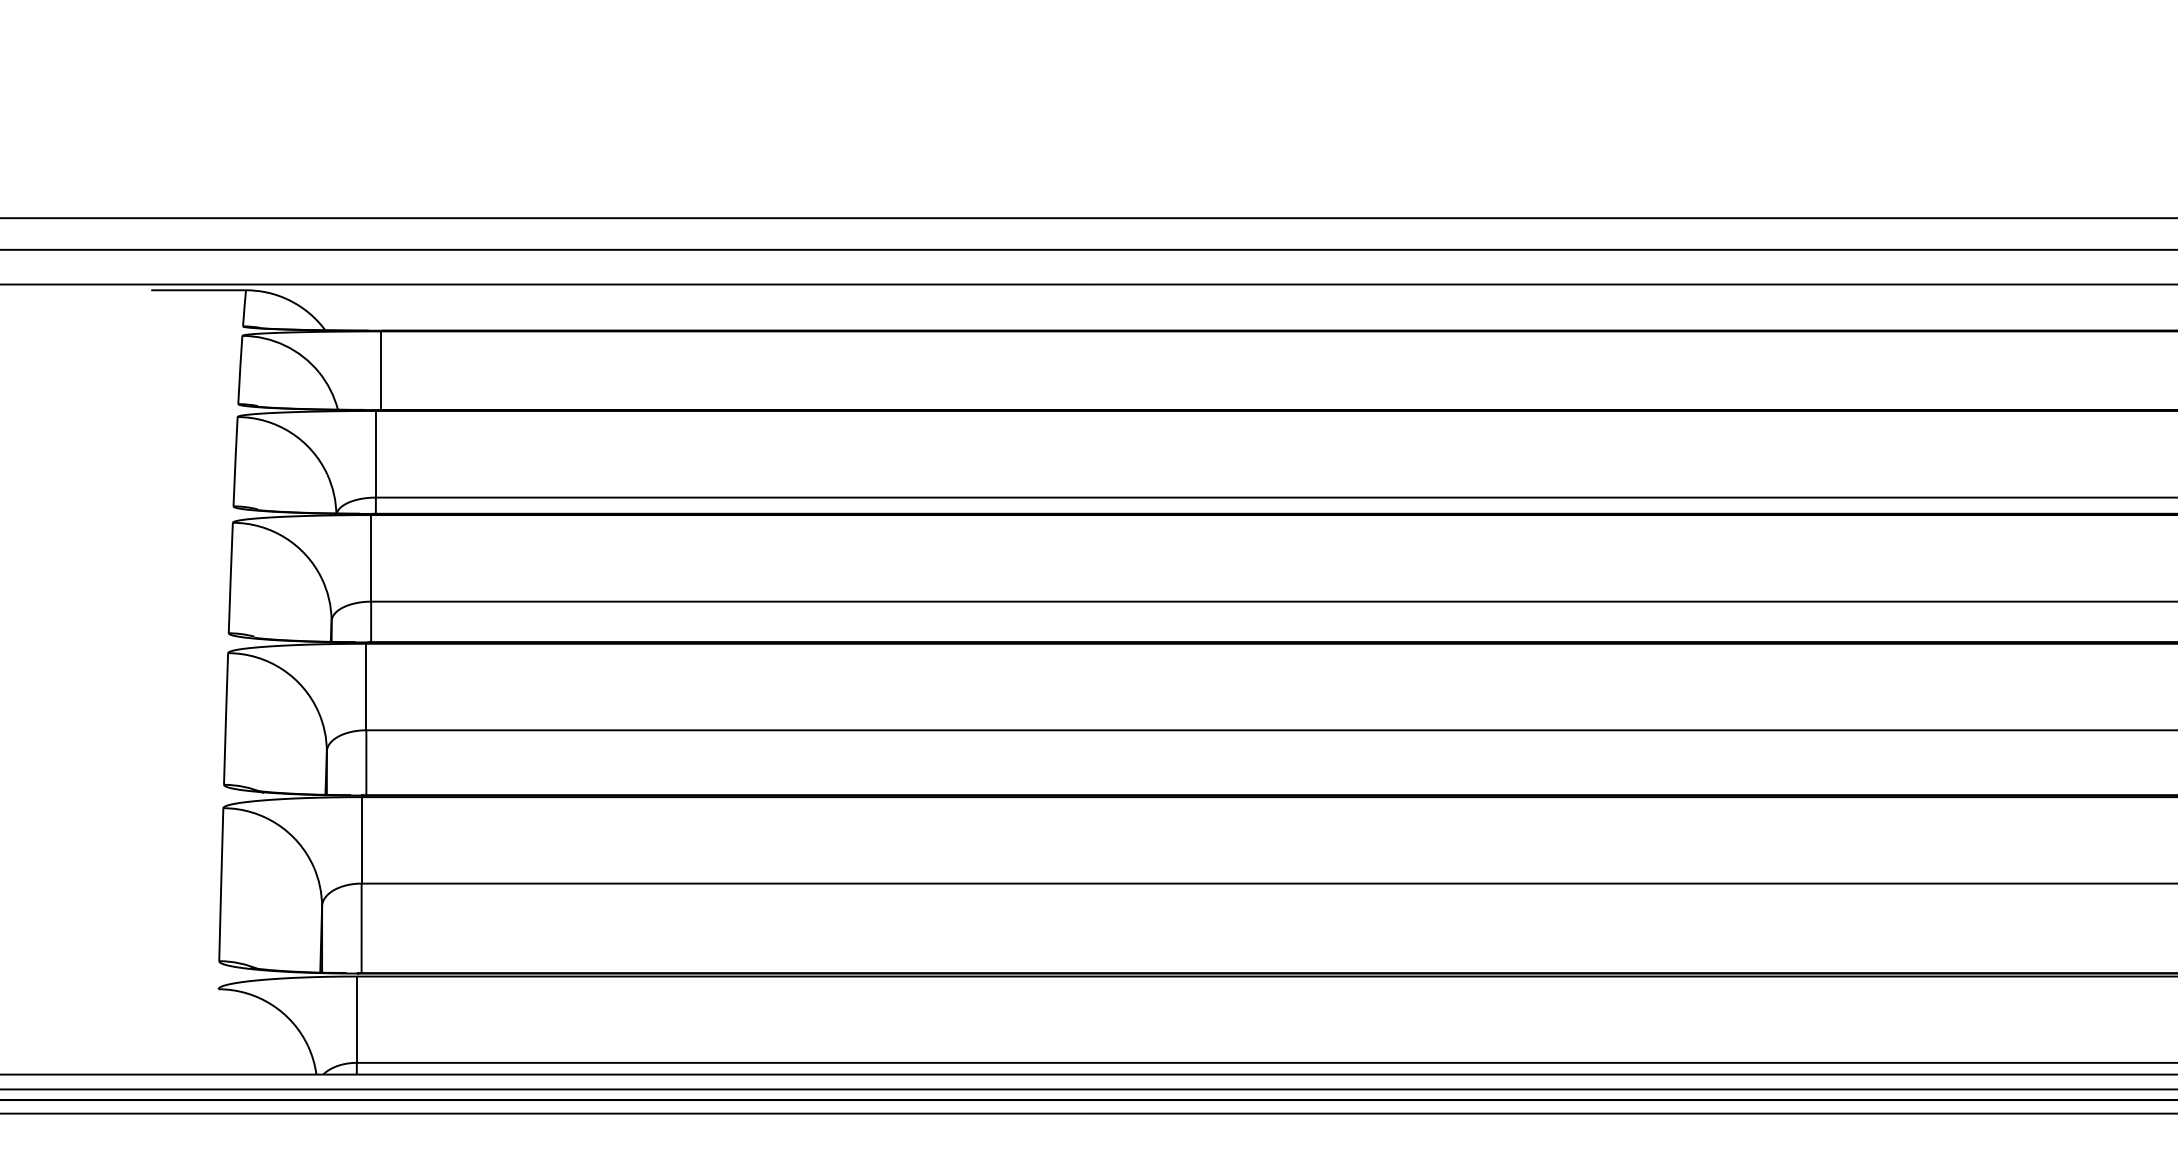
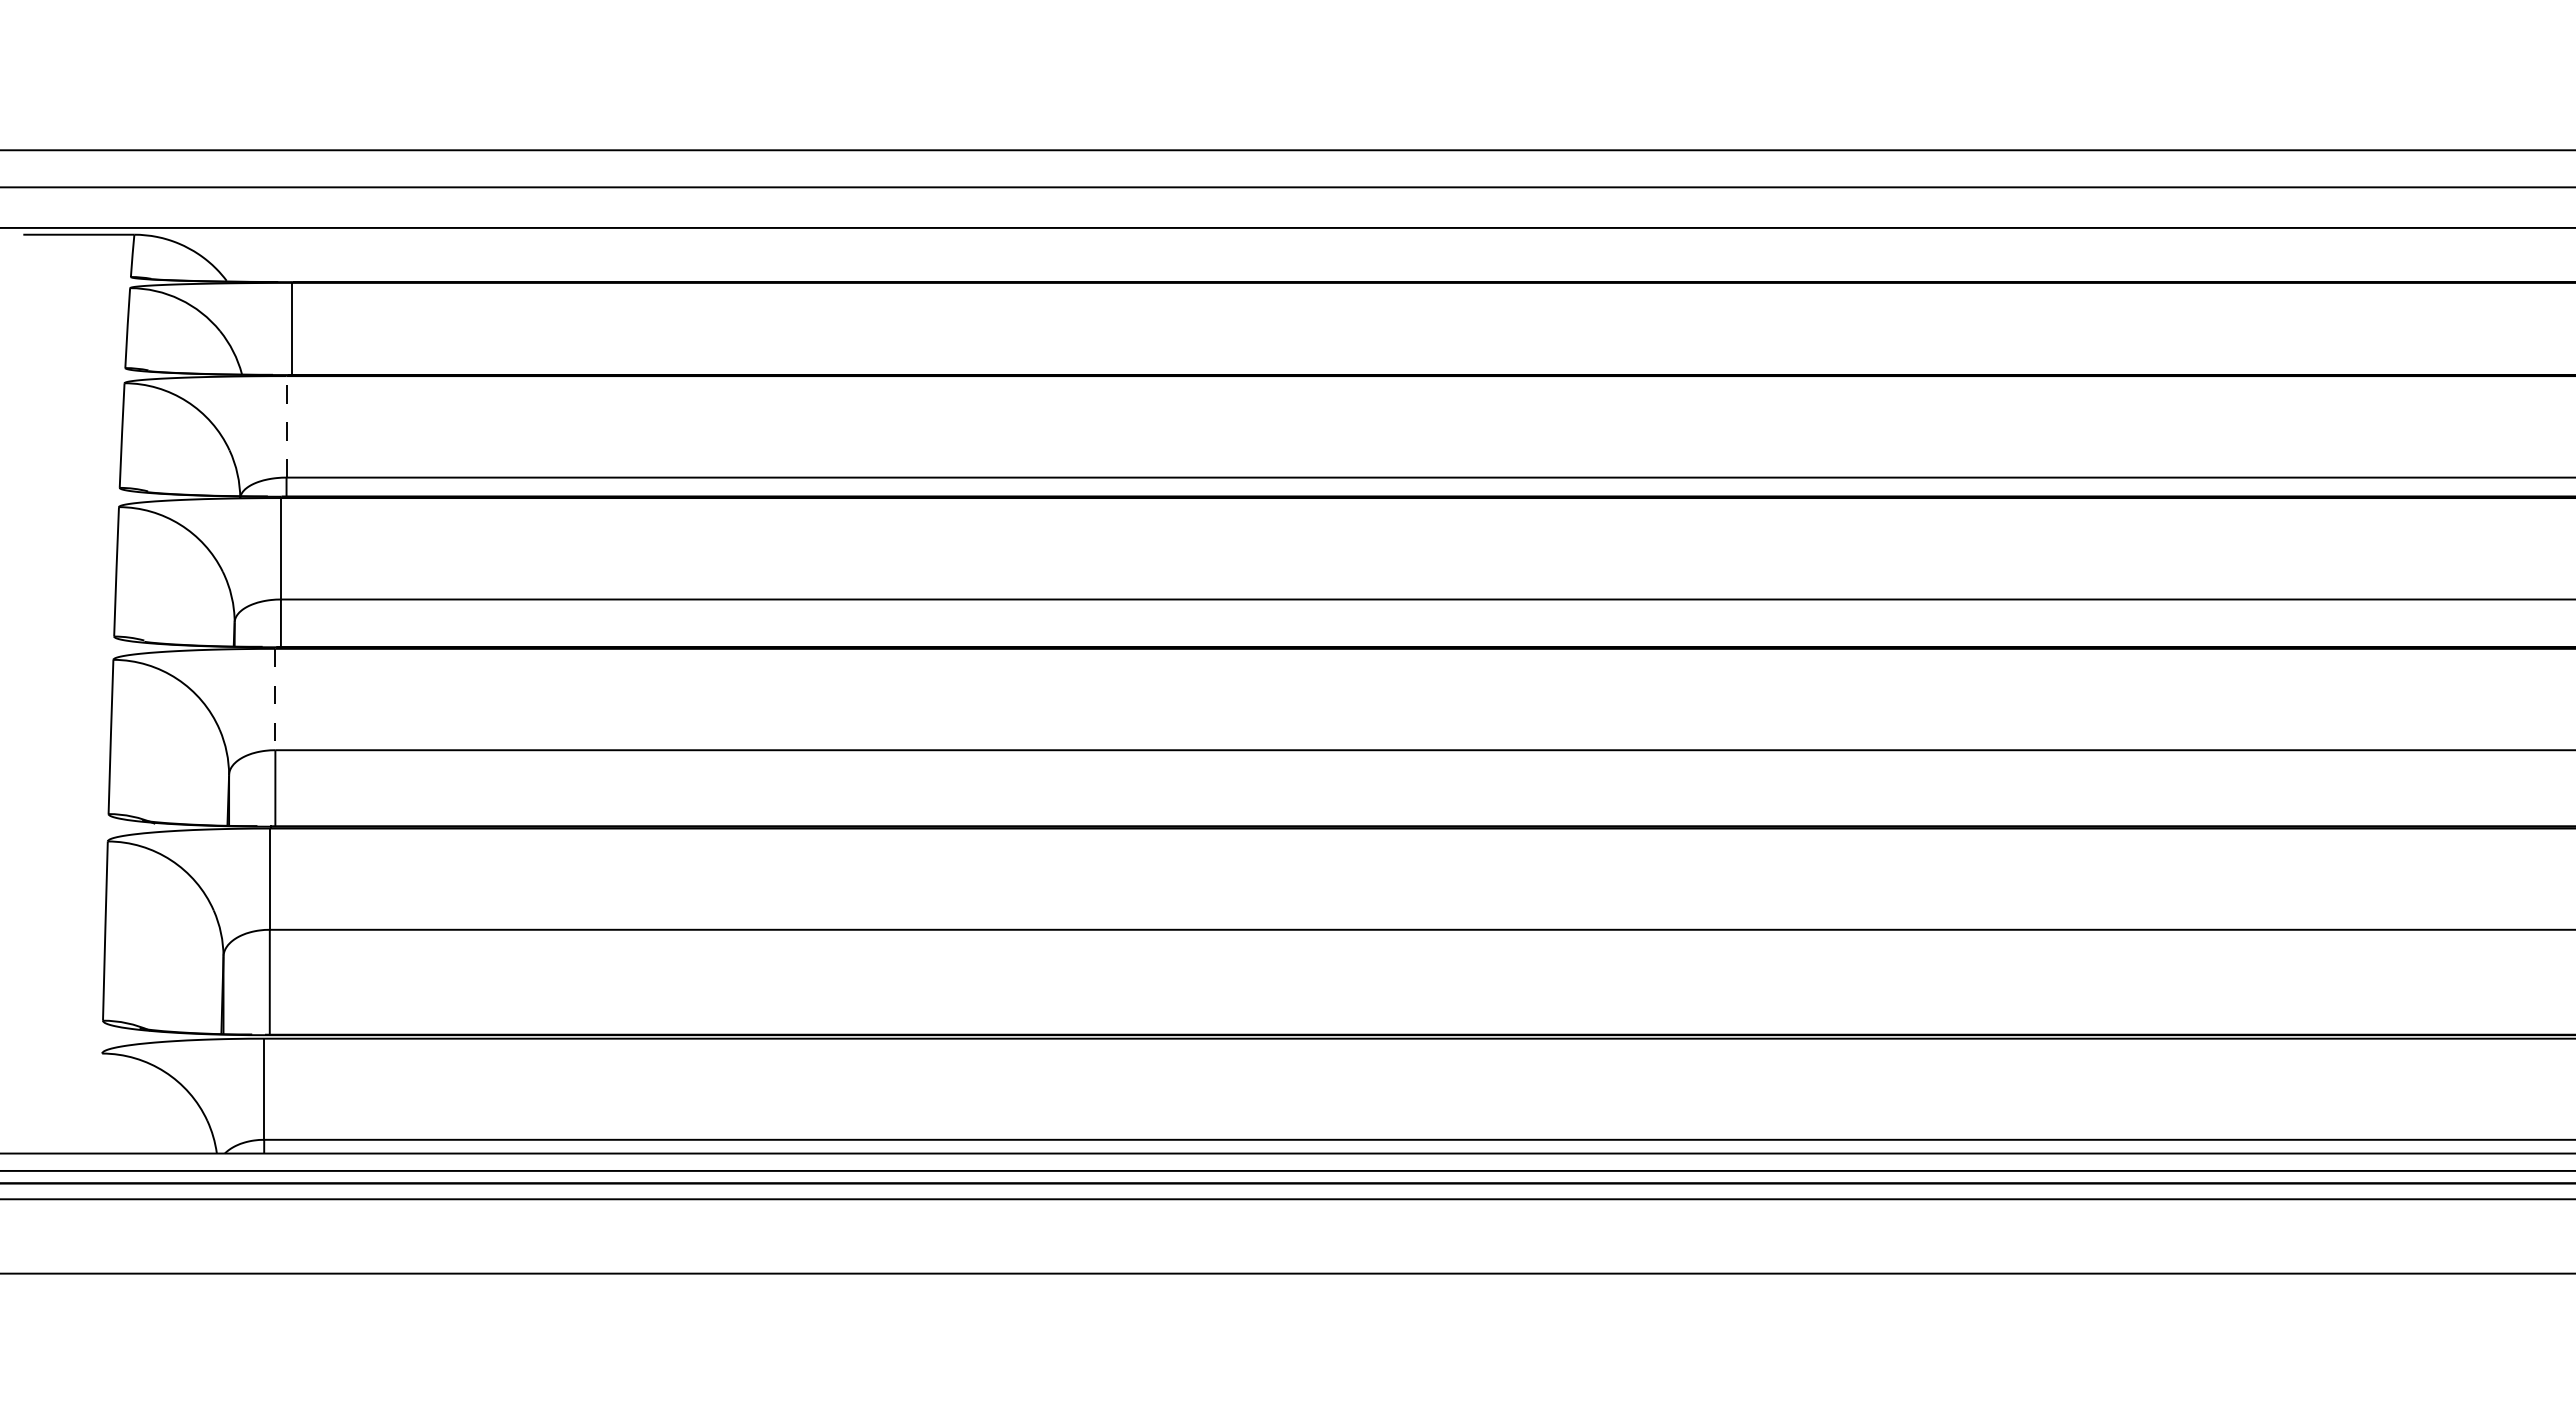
line: (375, 453) -> (286, 426), solid -> dashed
line: (366, 687) -> (275, 699), solid -> dashed

